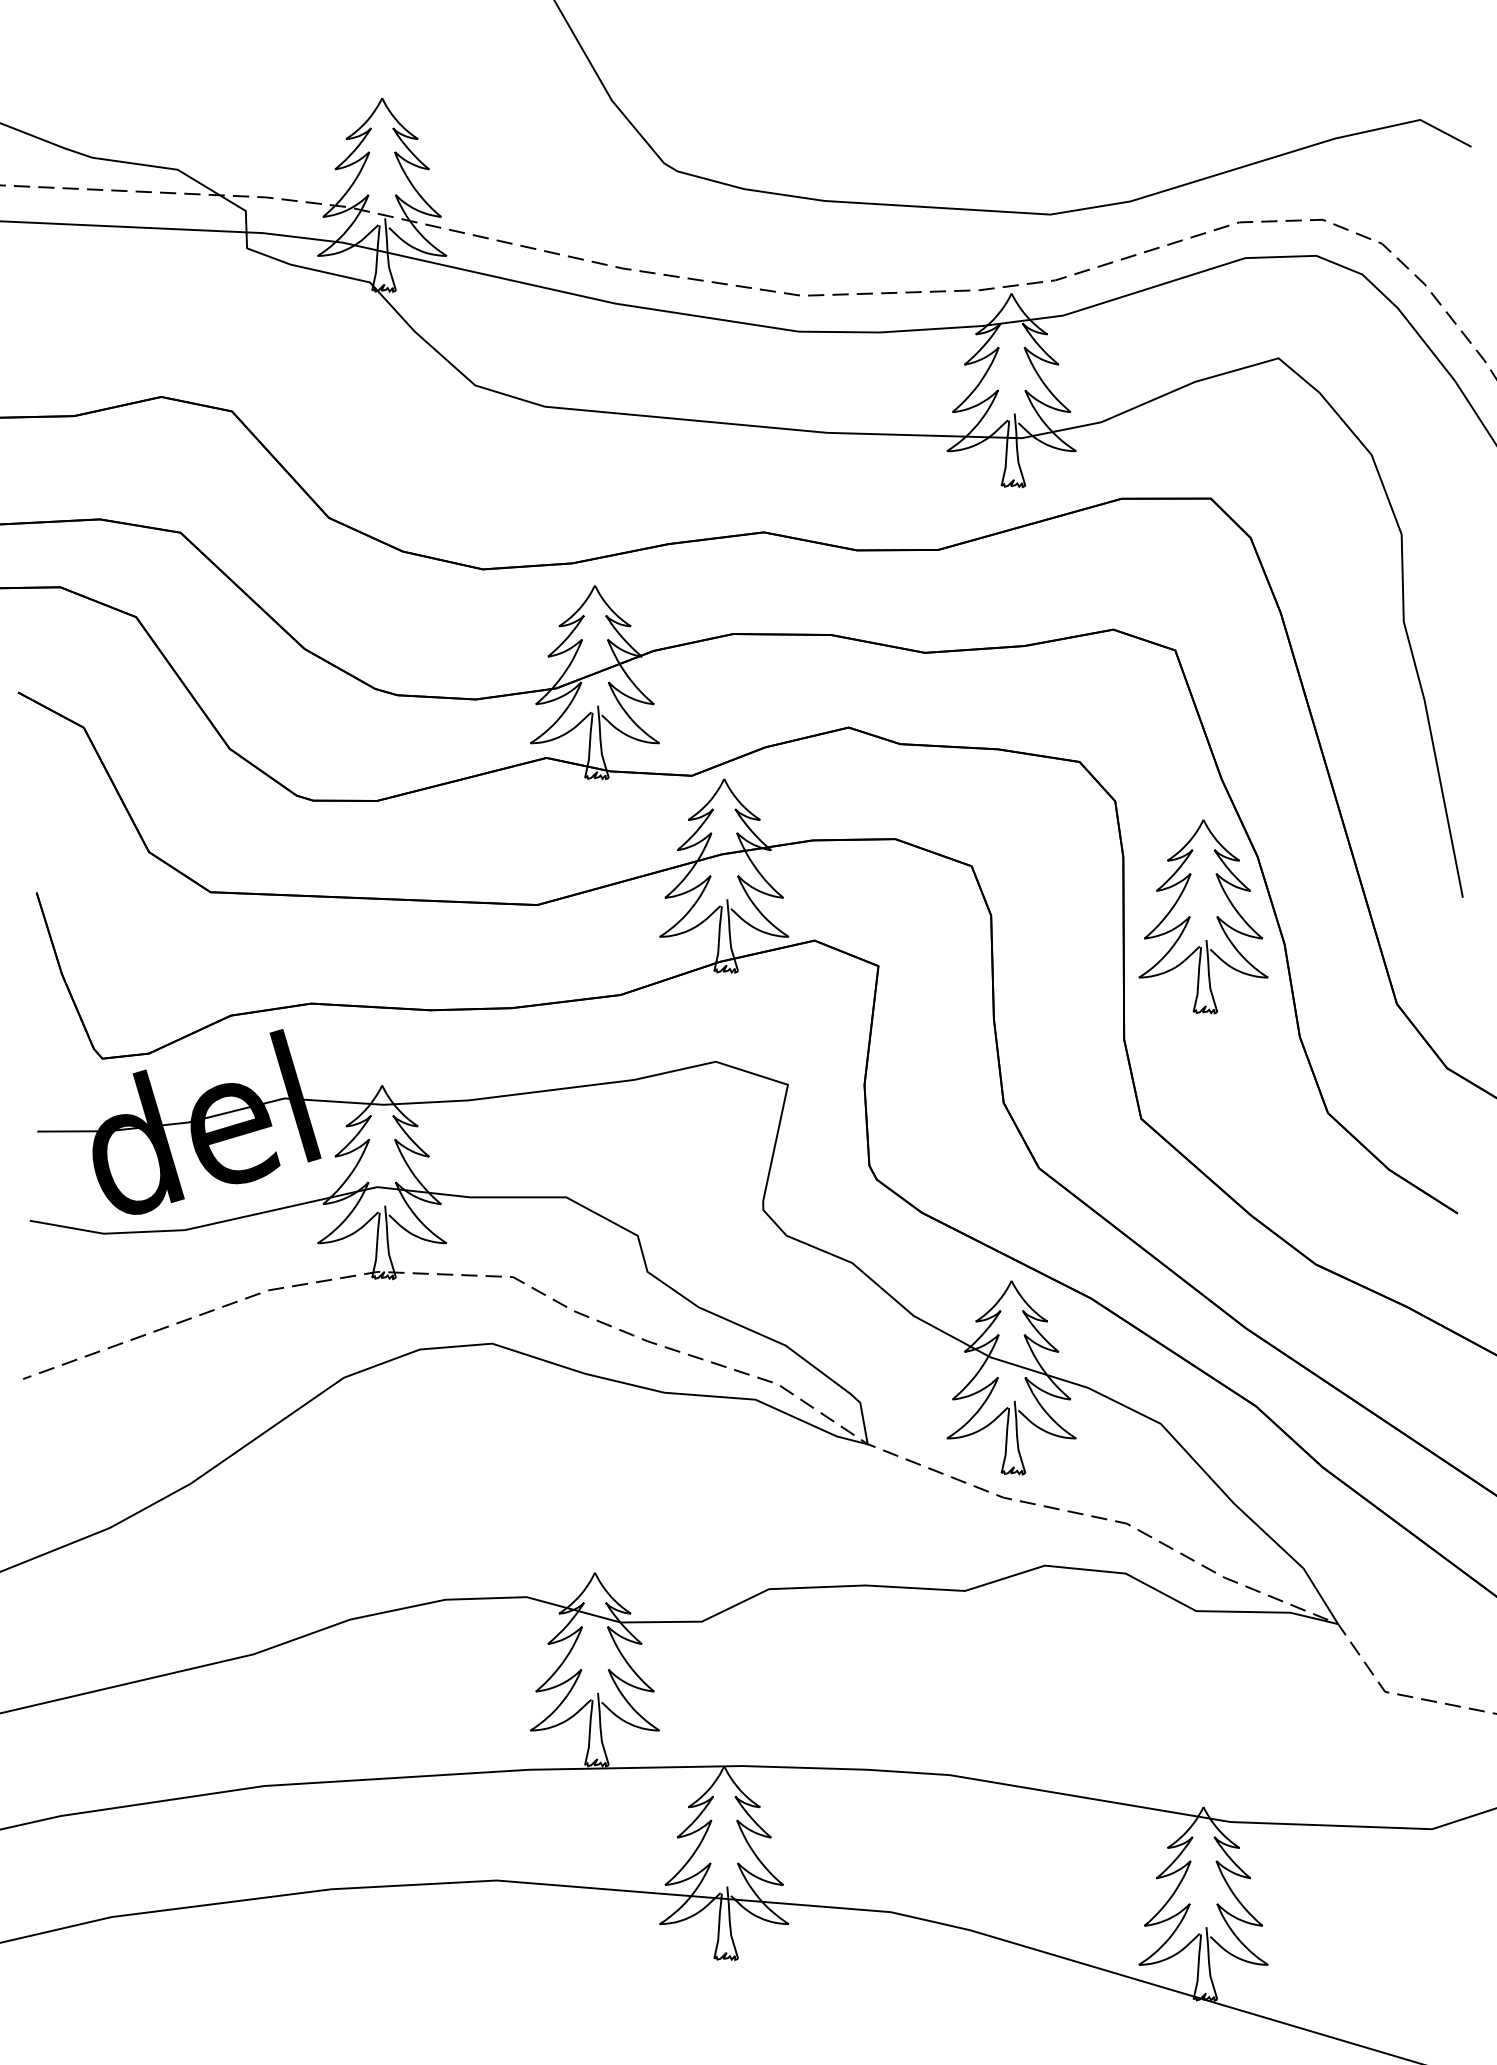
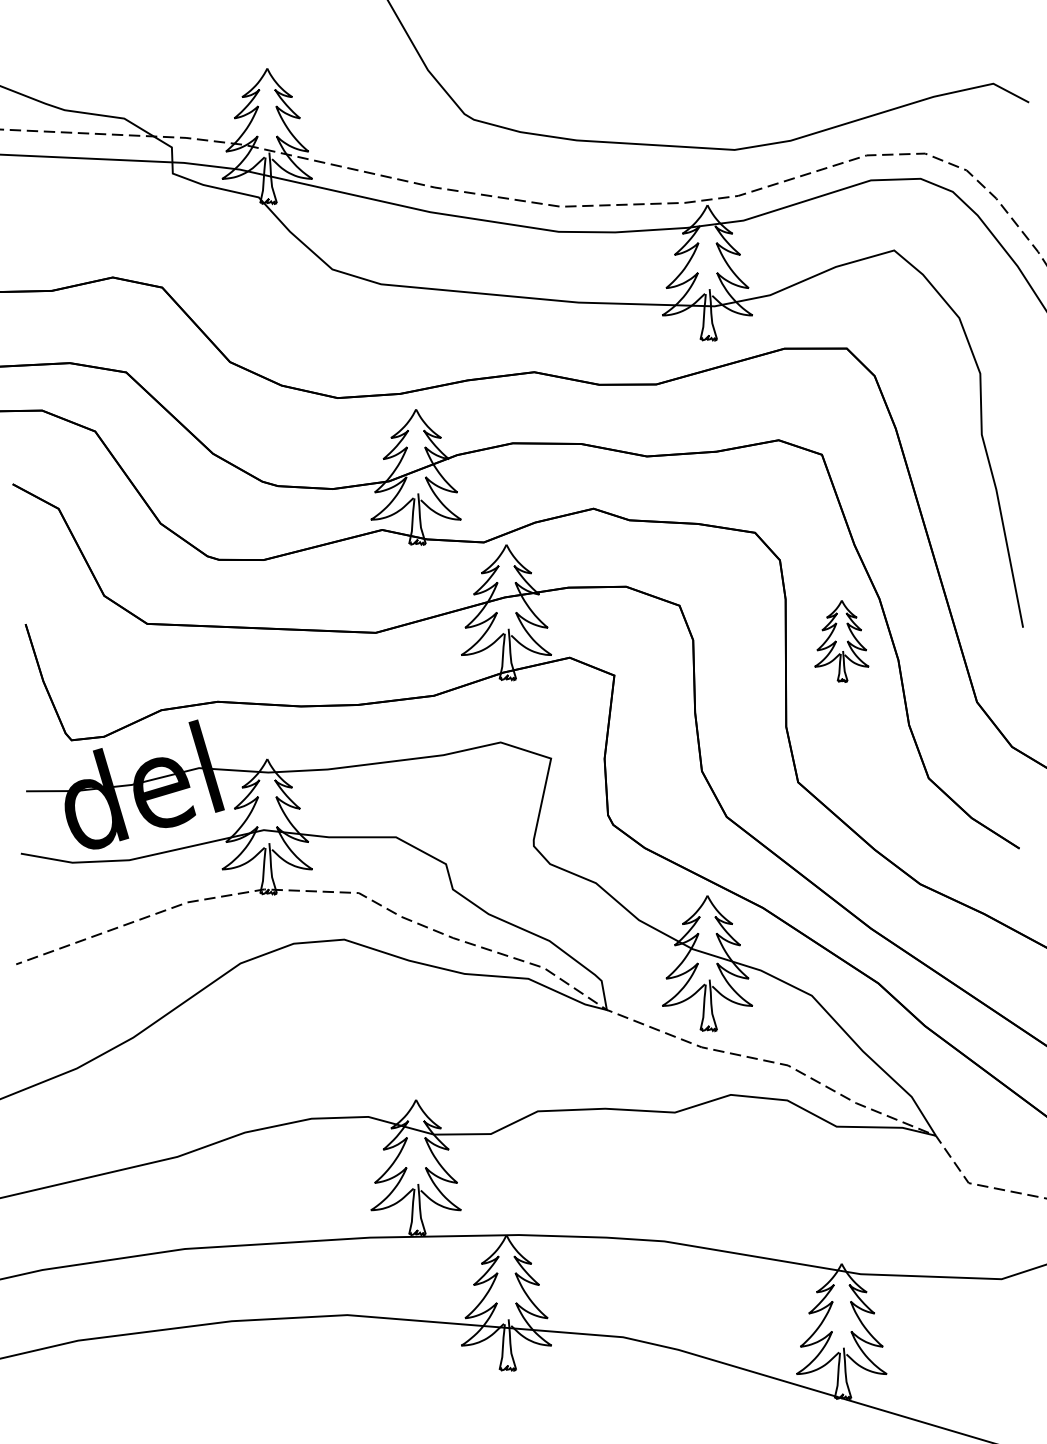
part: (1203, 917) -> (841, 641), size x0.6

